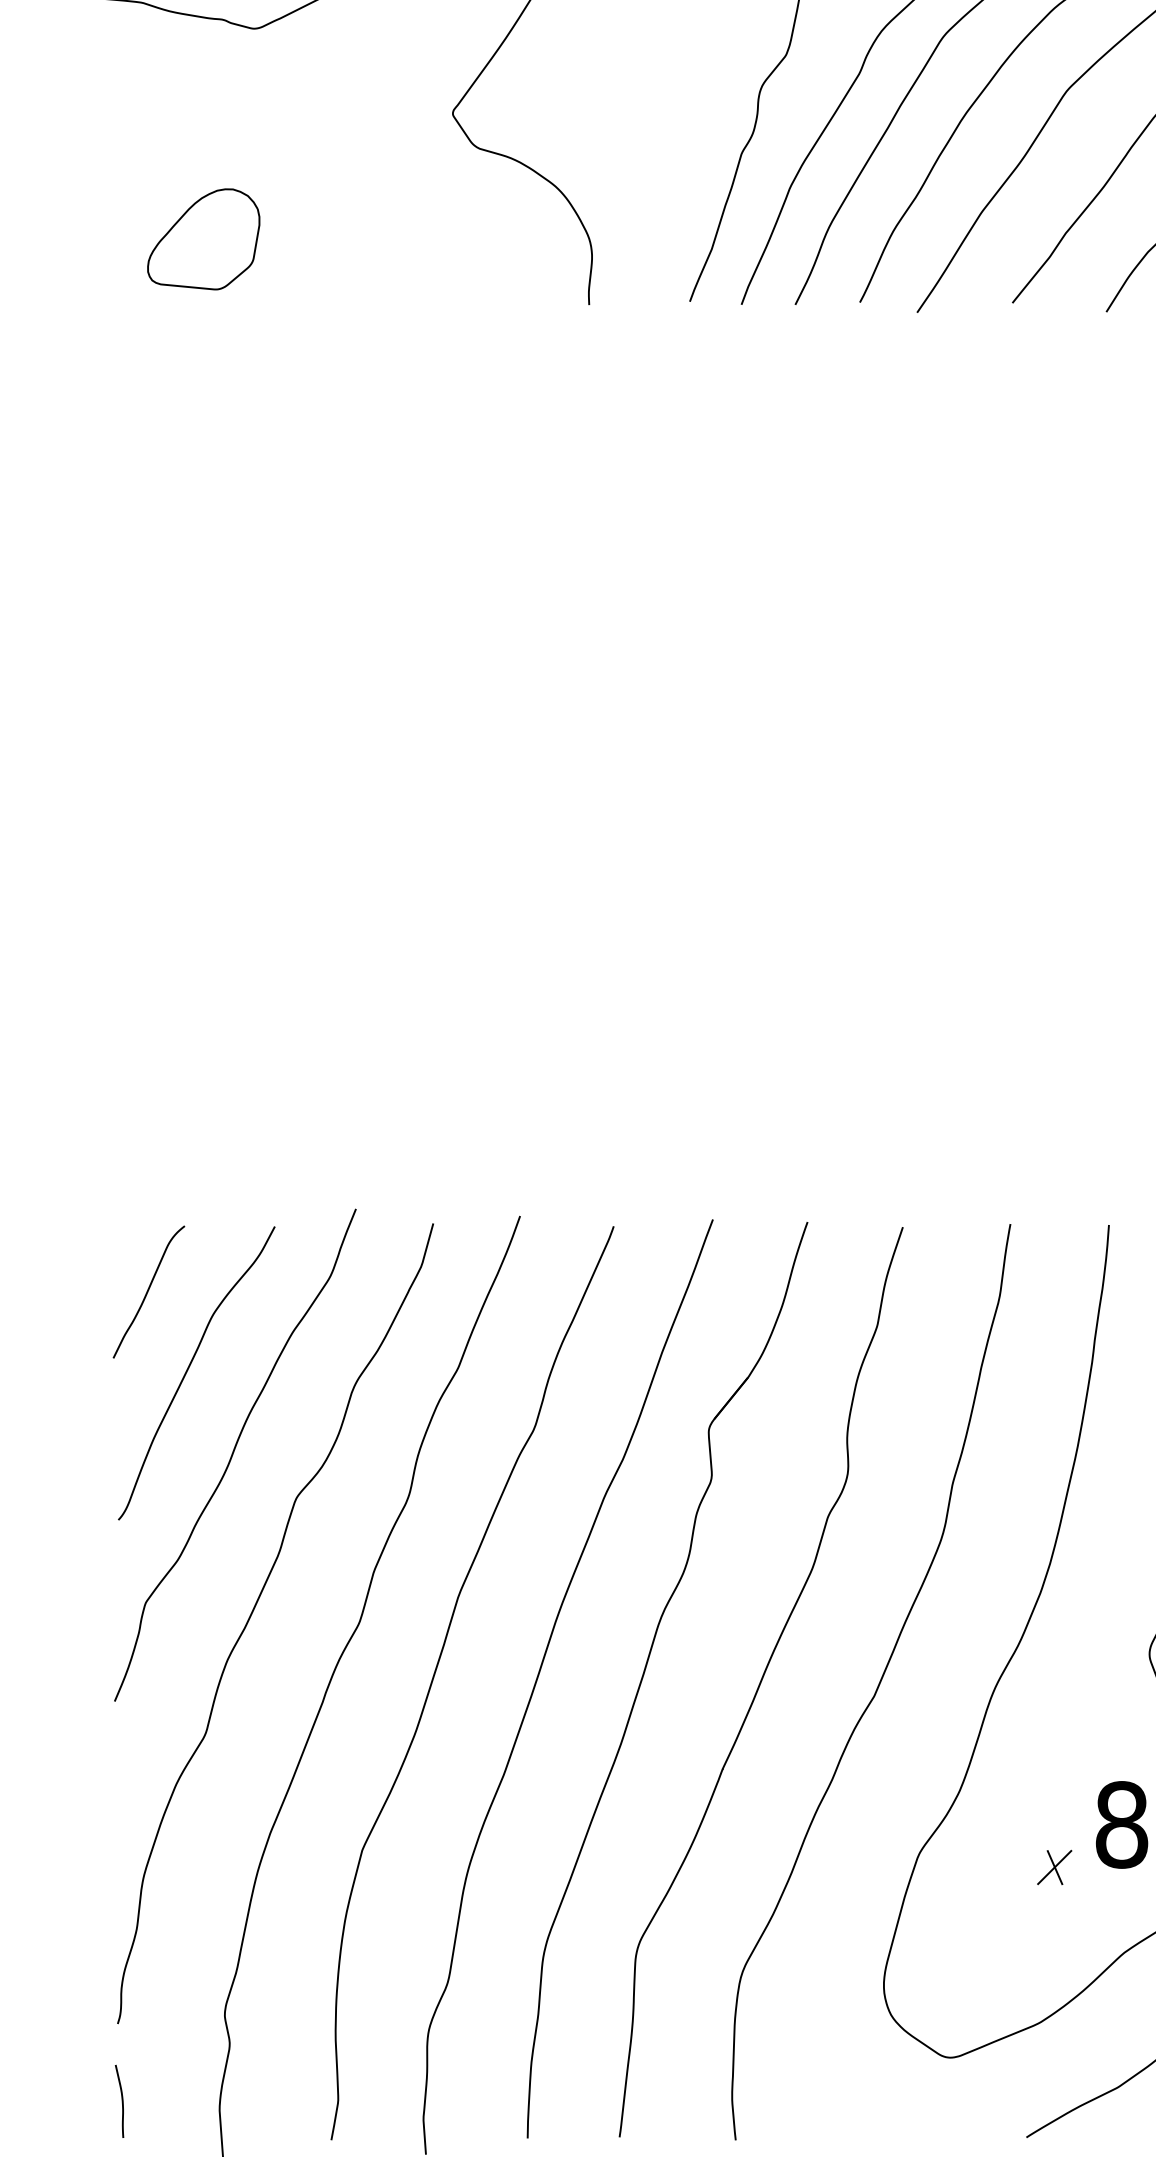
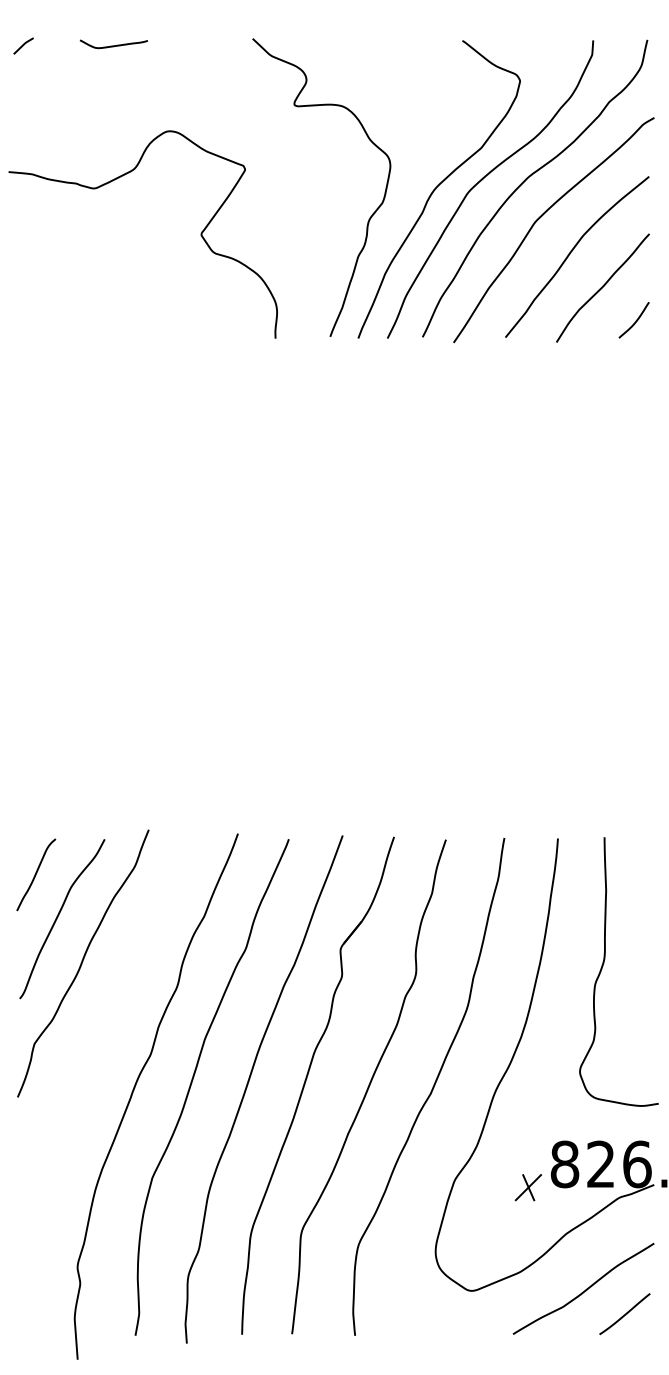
part: (204, 238) -> (66, 302), removed
curve: (254, 1613) -> (93, 1049), removed
part: (1054, 1867) -> (528, 1187), size x1.4
curve: (121, 2101) -> (21, 1314), removed

